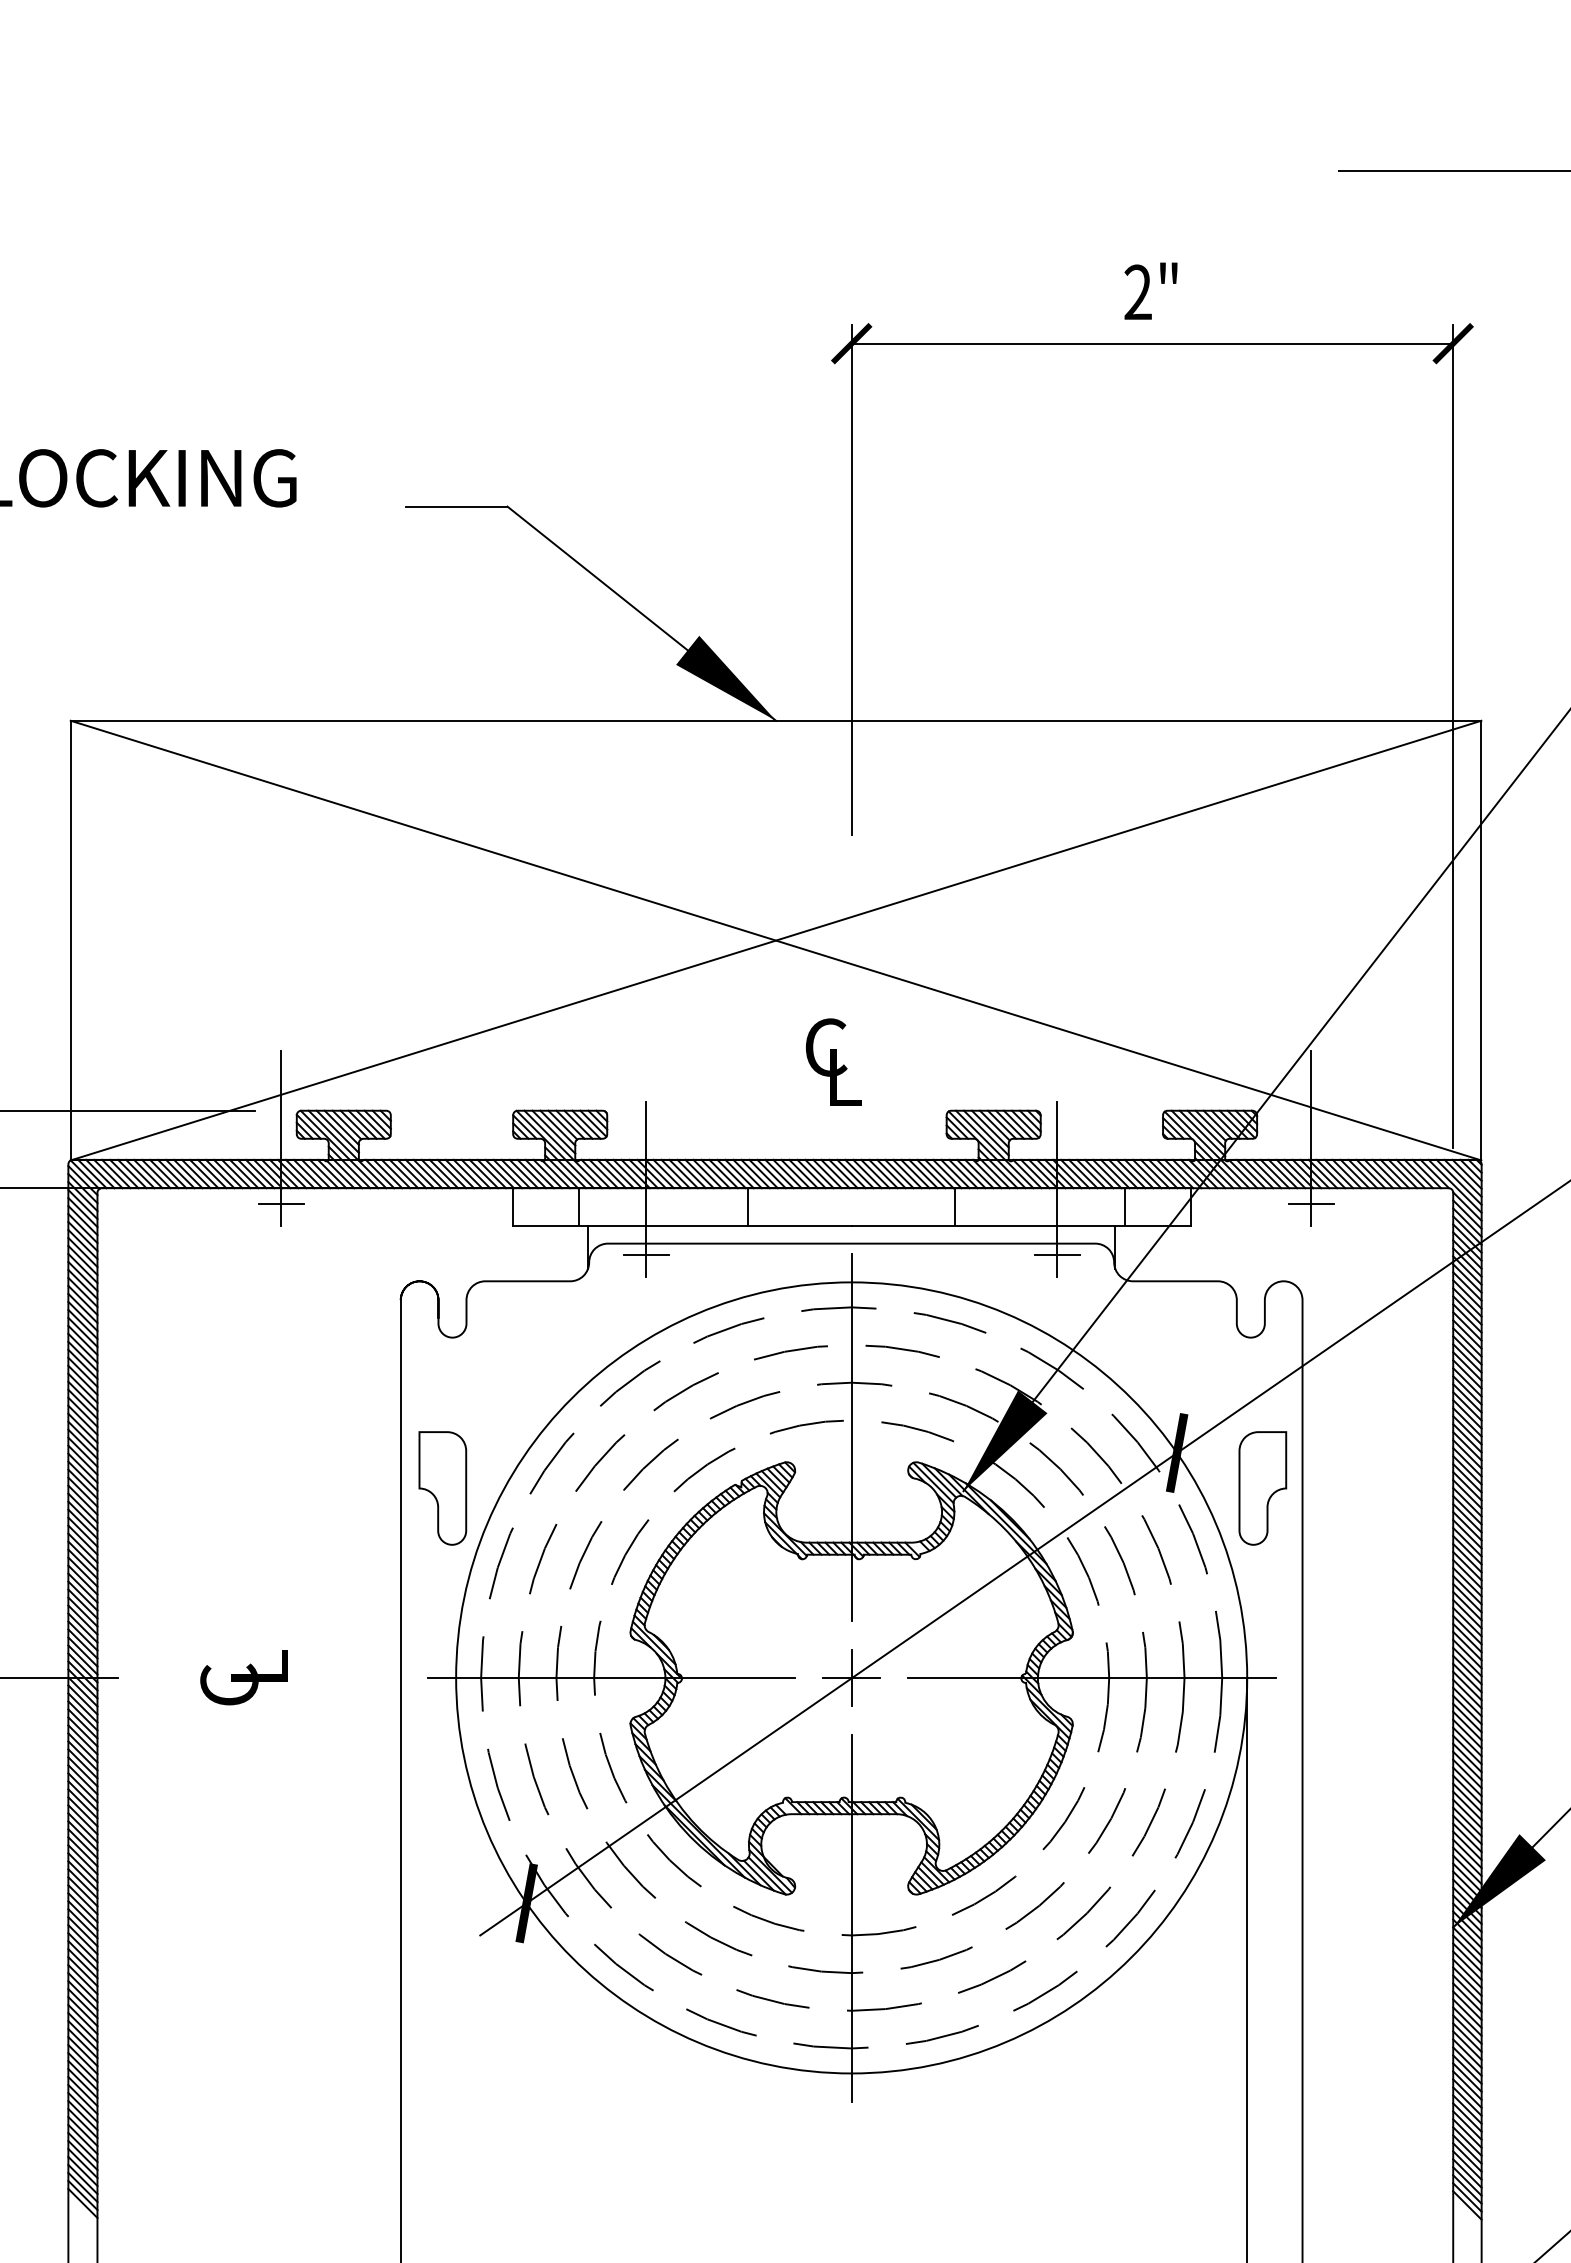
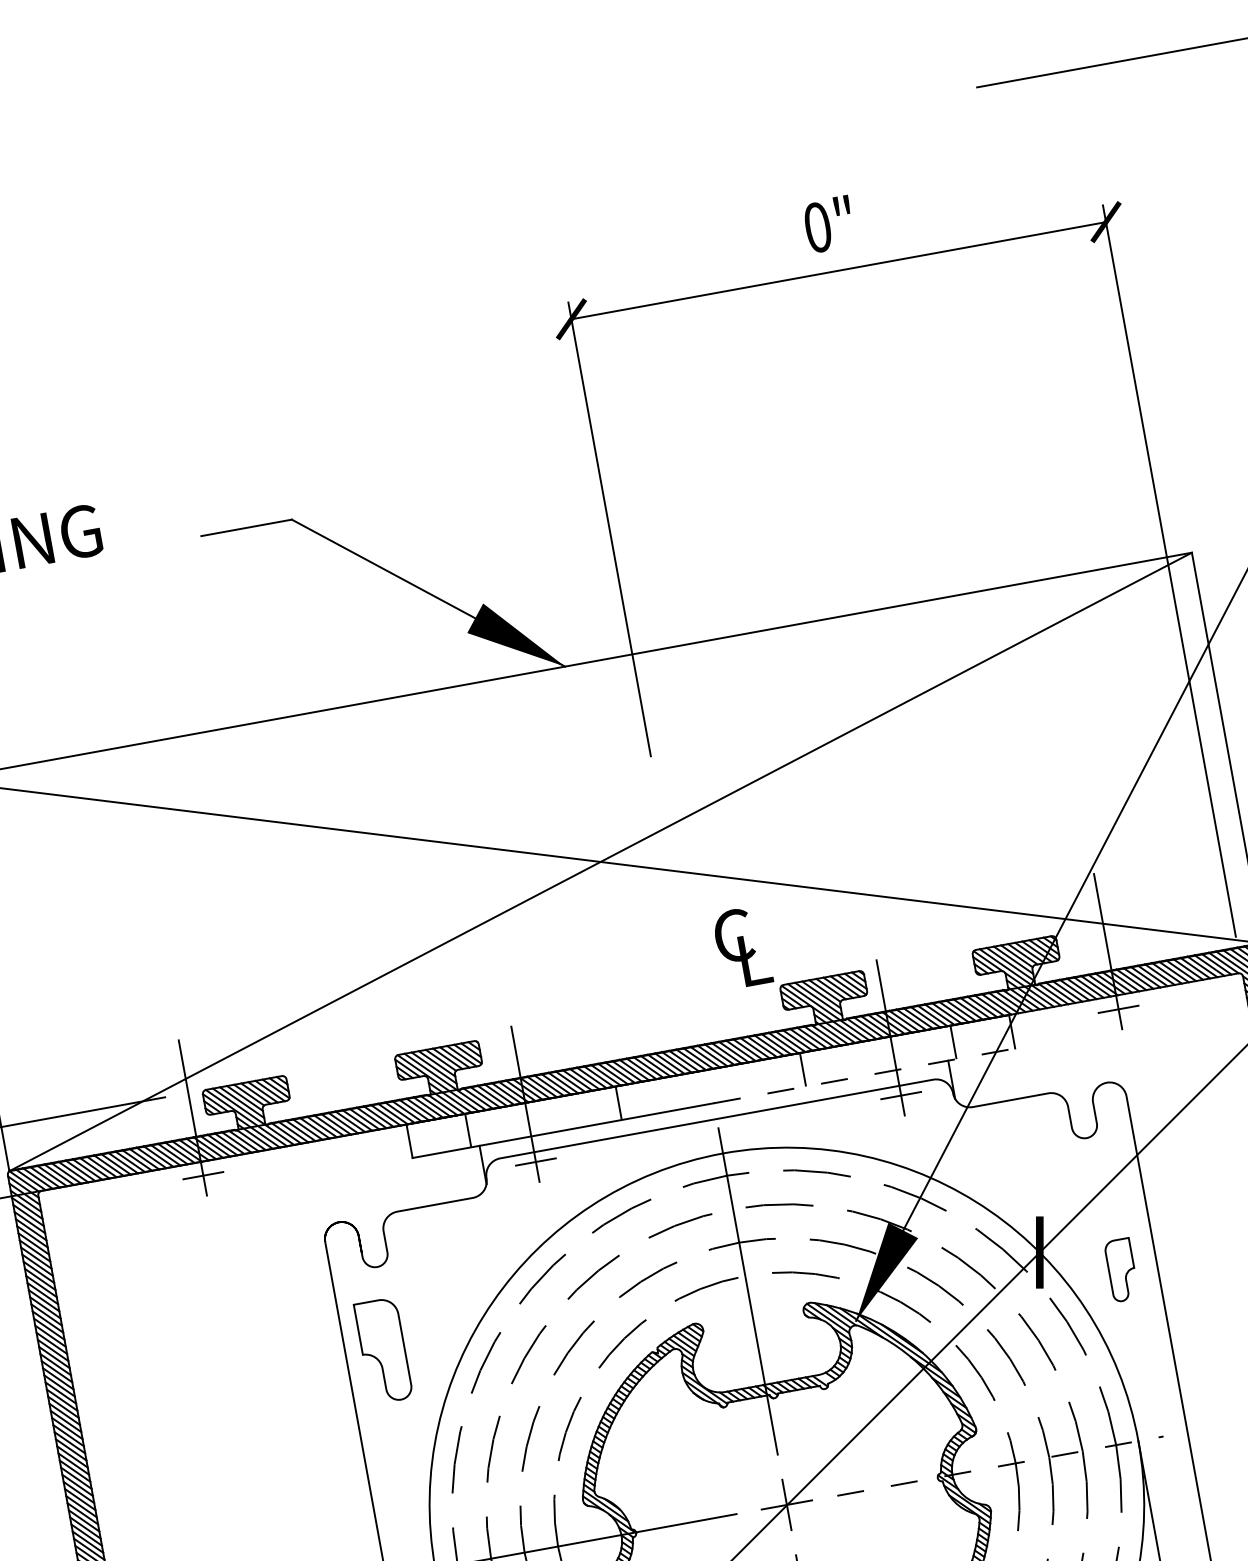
text: (1137, 292) -> (817, 227), 2" -> 0"
text: (833, 1061) -> (742, 947), moved
line: (1021, 1225) -> (864, 1075), solid -> dashed
part: (442, 1488) -> (383, 1351), moved
part: (1262, 1488) -> (1121, 1270), size x0.6
line: (1091, 1677) -> (999, 1465), solid -> dashed

